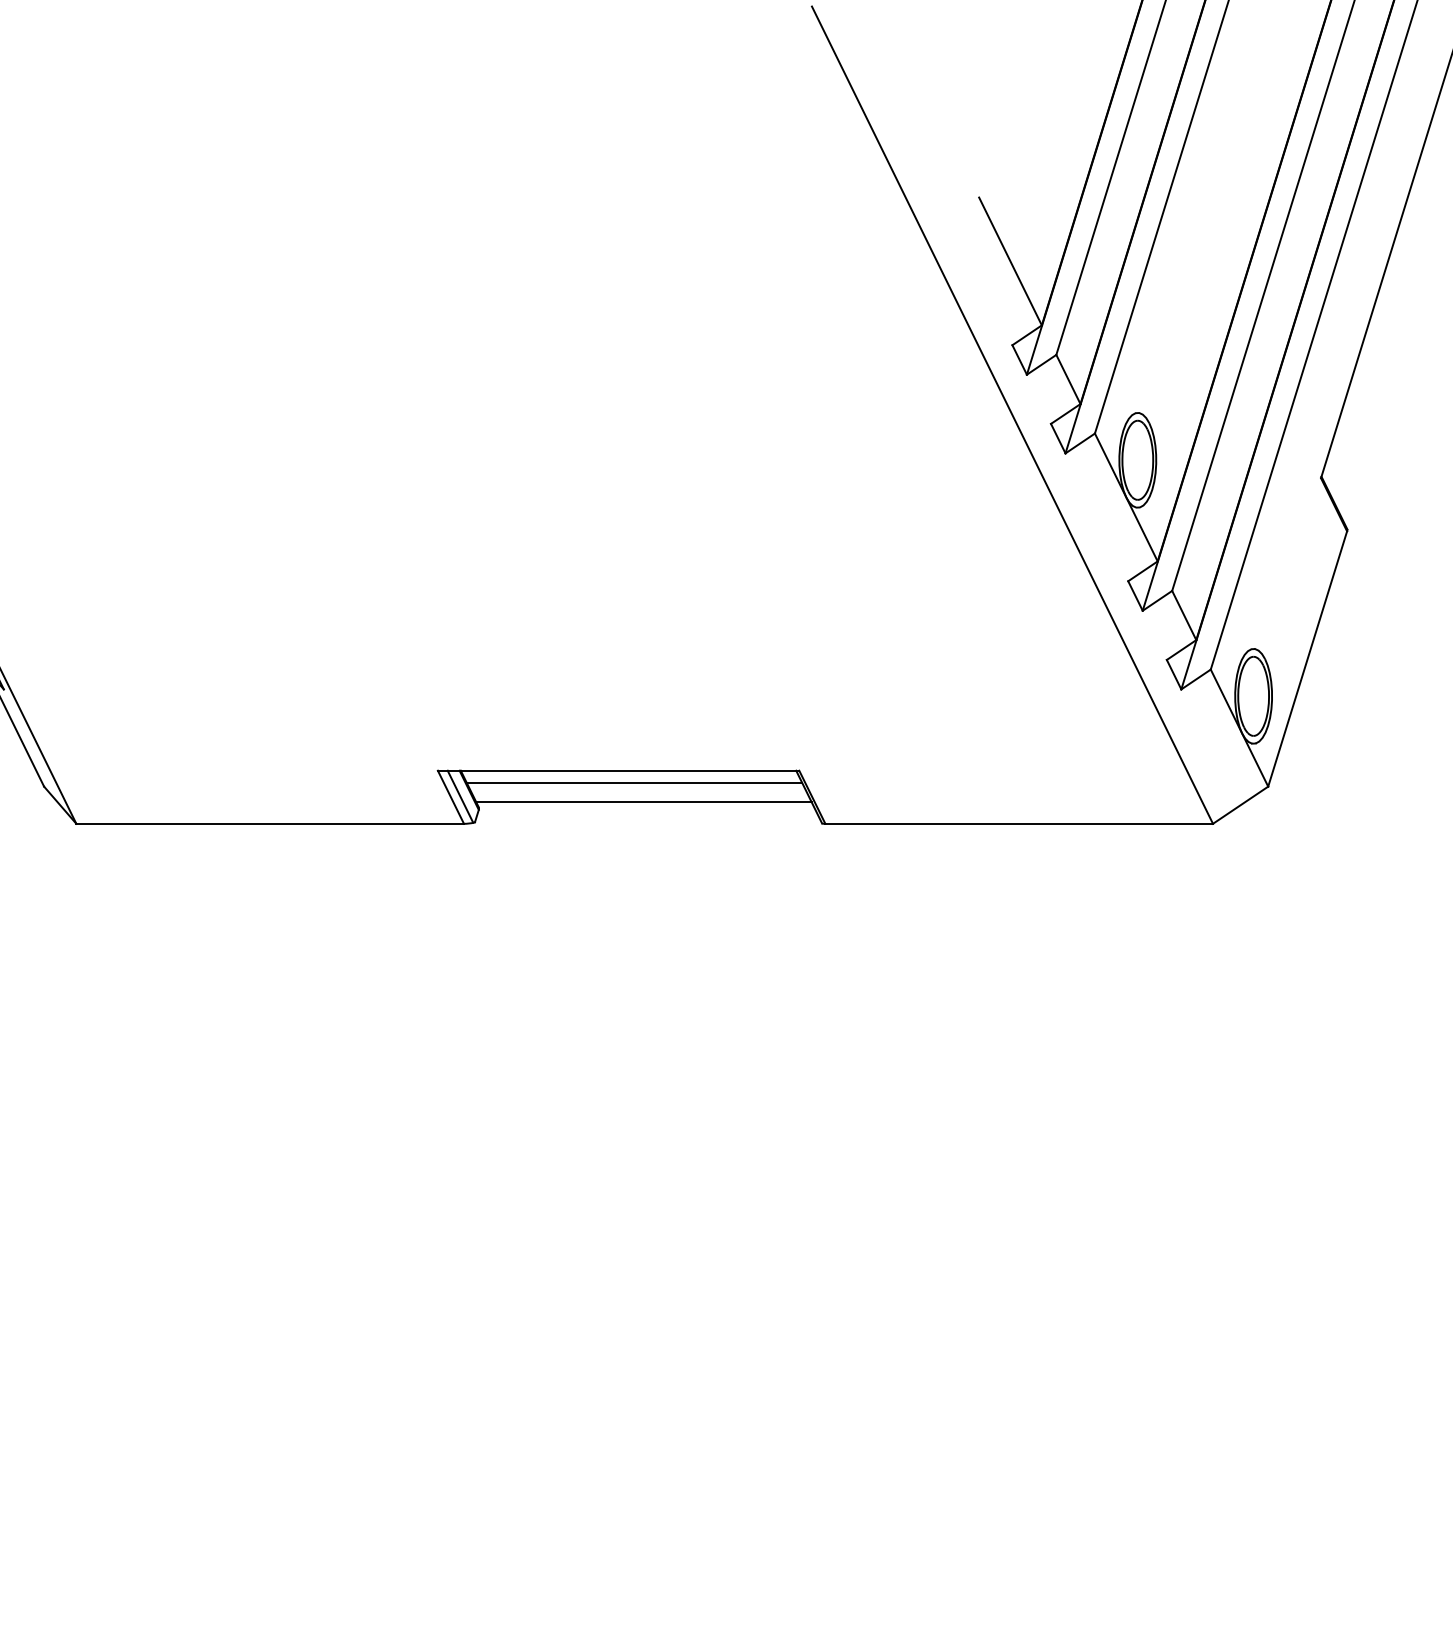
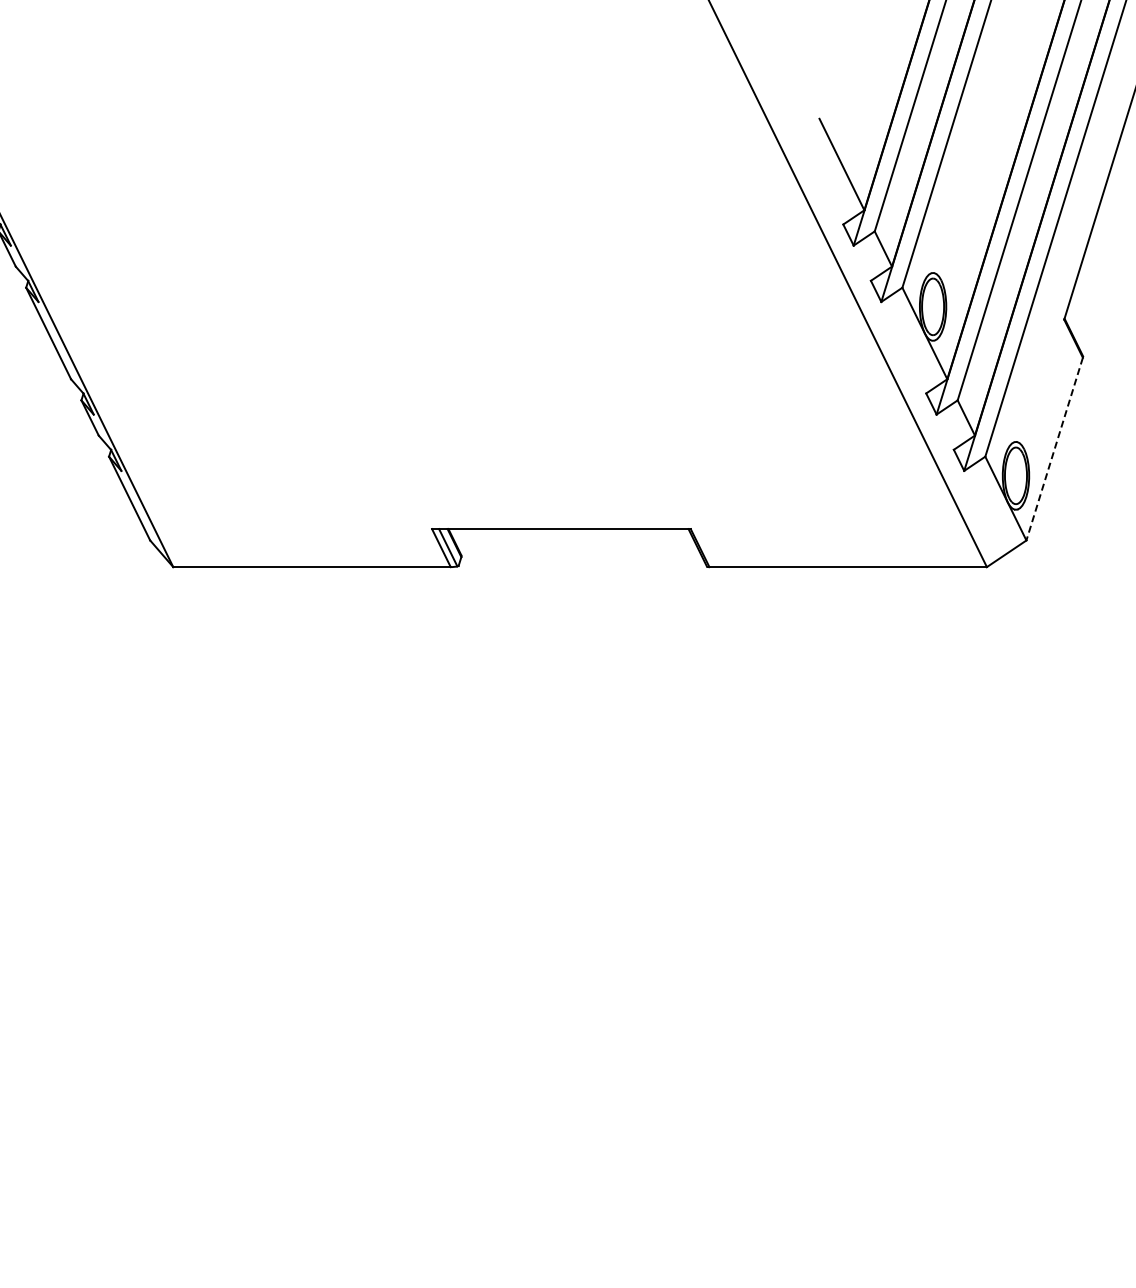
line: (1307, 659) -> (1054, 449), solid -> dashed
line: (634, 782) -> (572, 537), removed
line: (643, 802) -> (579, 551), removed

